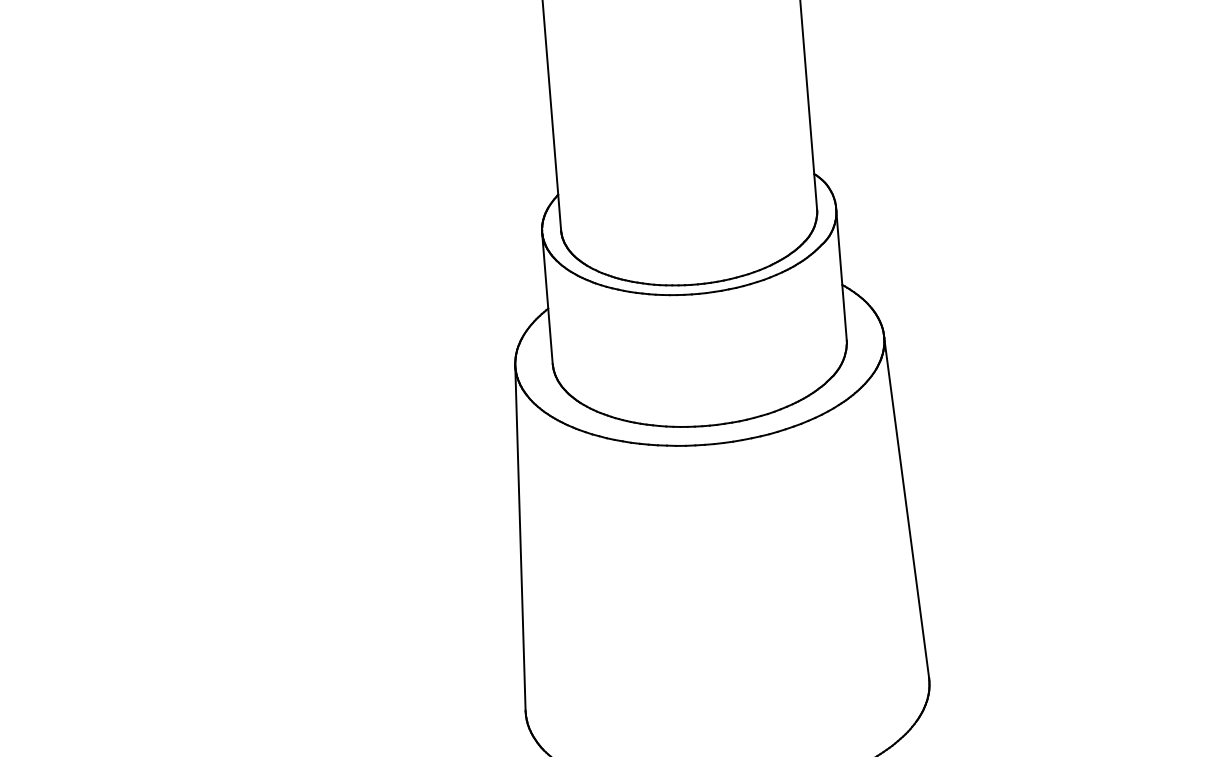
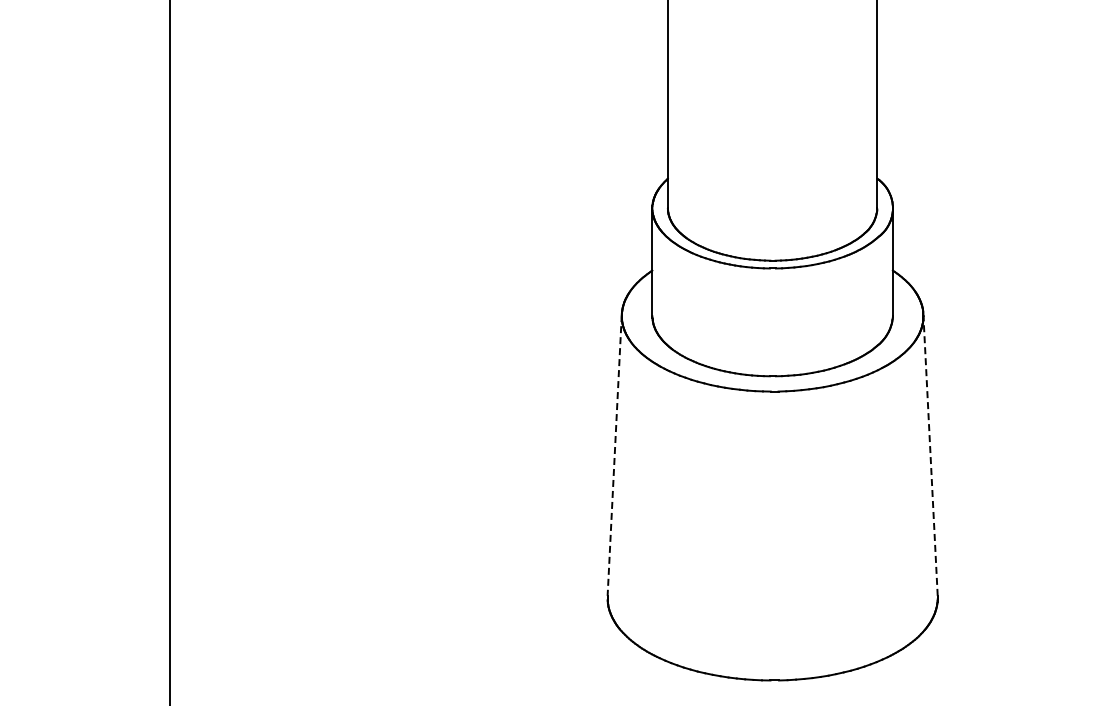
line: (906, 507) -> (930, 455), solid -> dashed
line: (520, 538) -> (614, 455), solid -> dashed

